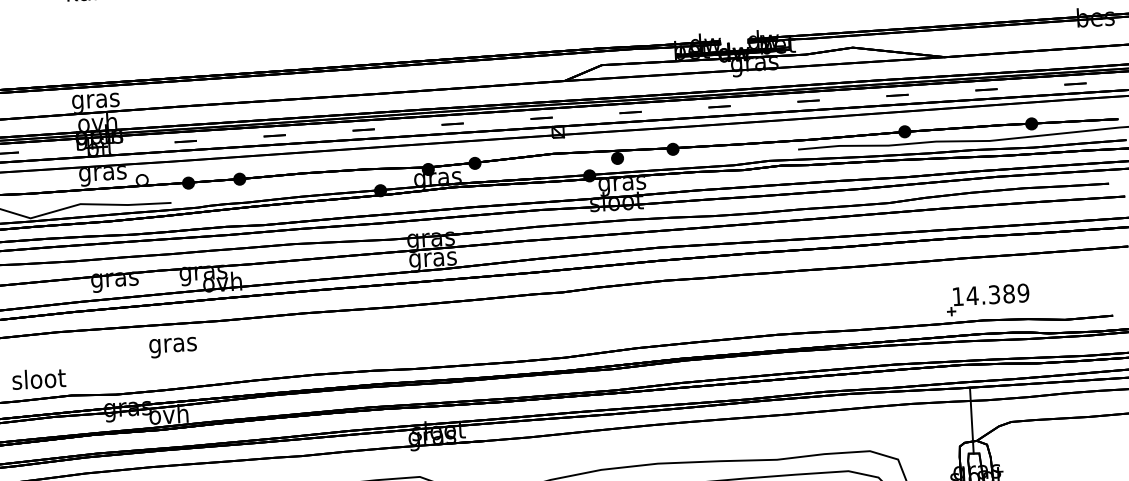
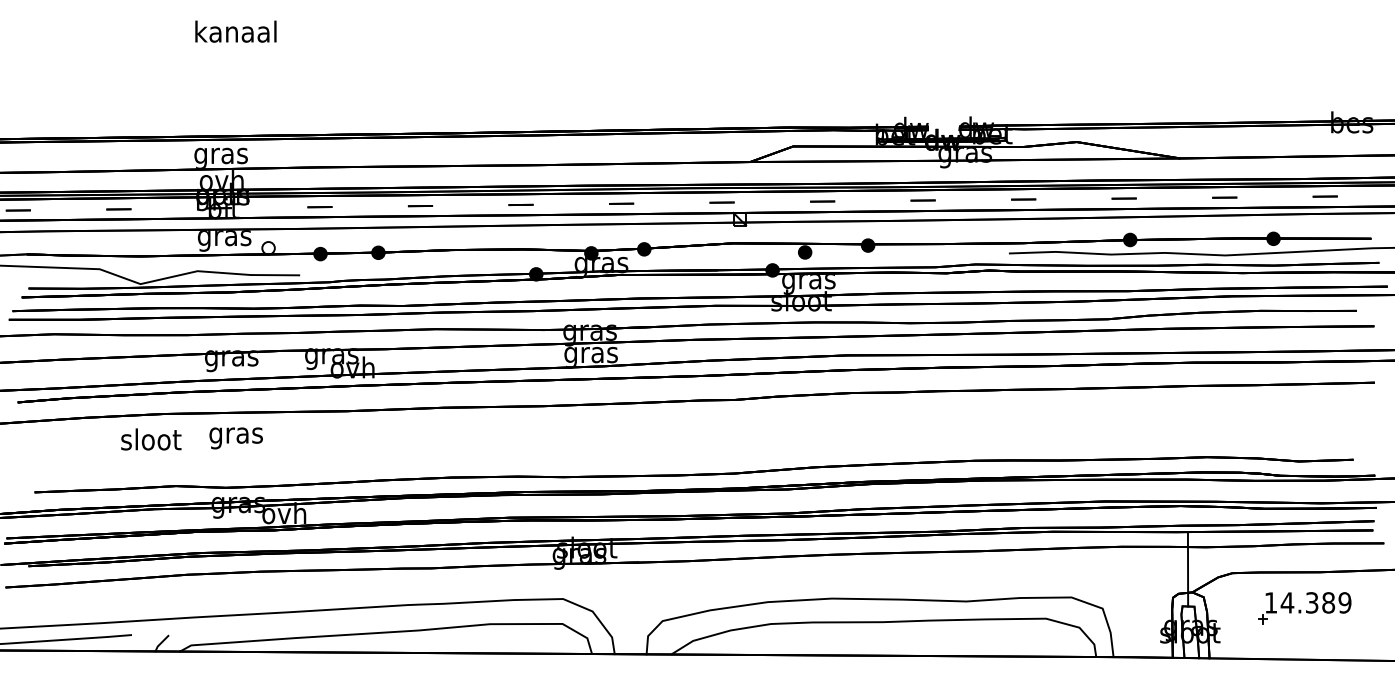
part: (987, 300) -> (1304, 608), moved
text: (172, 347) -> (235, 438), moved
text: (39, 378) -> (151, 439), moved

